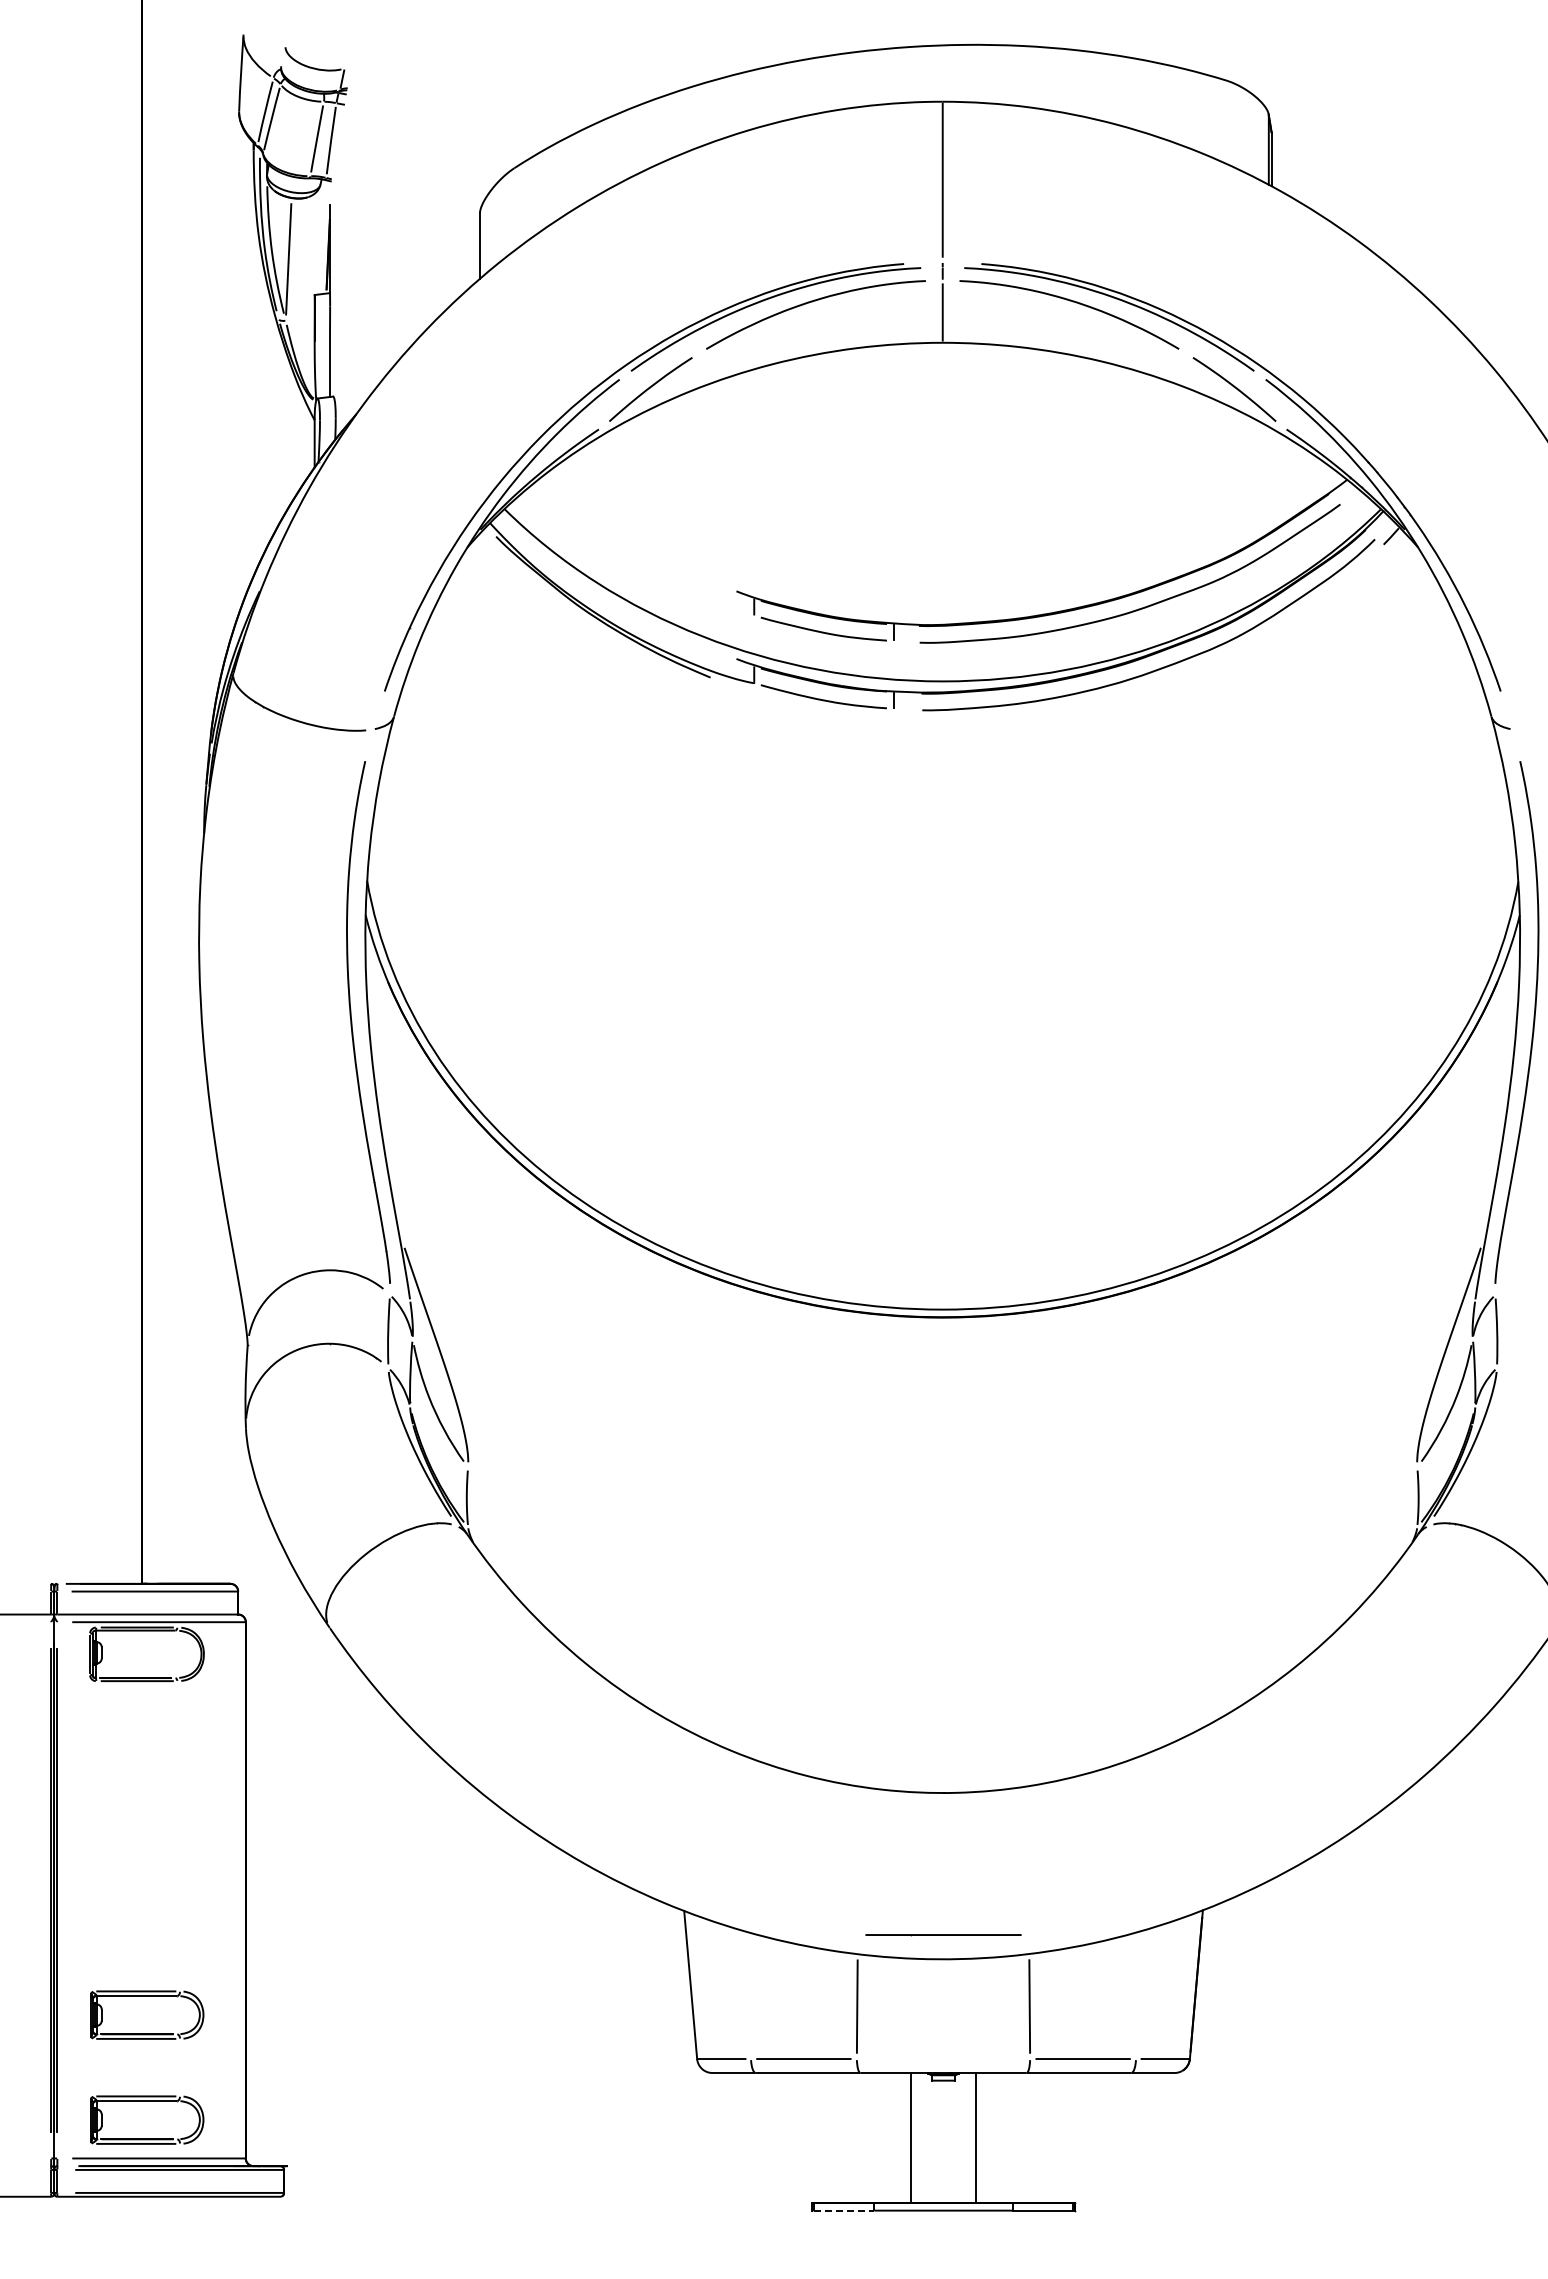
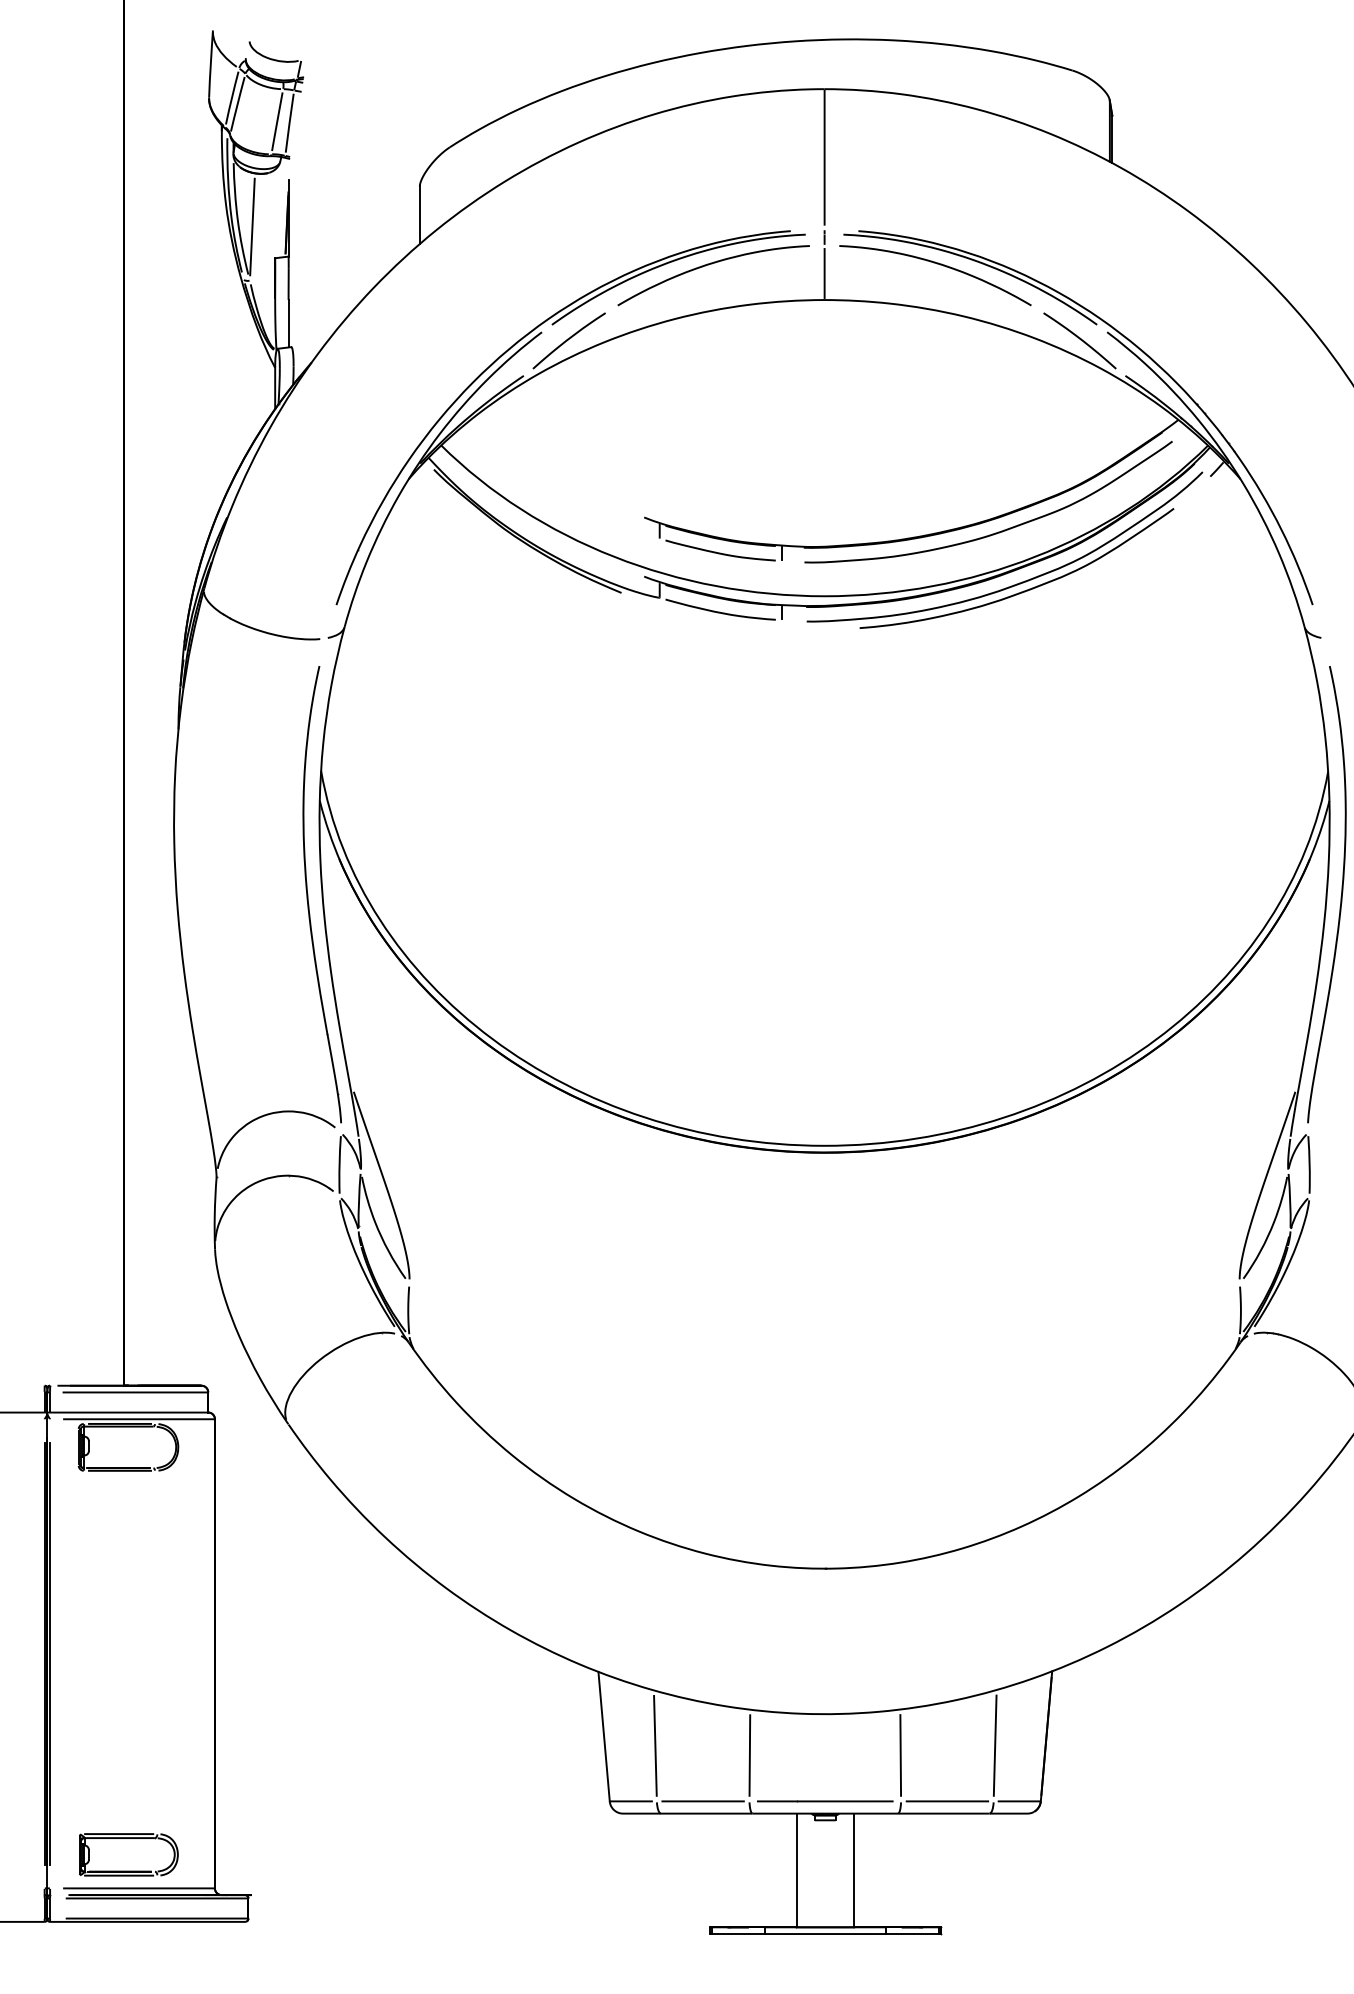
curve: (1171, 674) -> (1024, 590), added
line: (943, 1935) -> (825, 1801), moved
line: (748, 1995) -> (654, 1745), added
line: (1137, 1995) -> (994, 1745), added
part: (147, 1996) -> (128, 1746), removed
line: (844, 2210) -> (738, 1933), dashed -> solid

